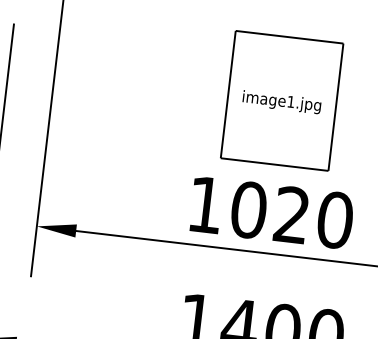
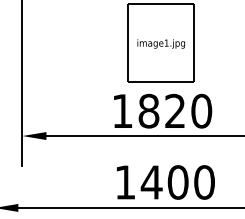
text: (248, 210) -> (148, 111), 1020 -> 1820

